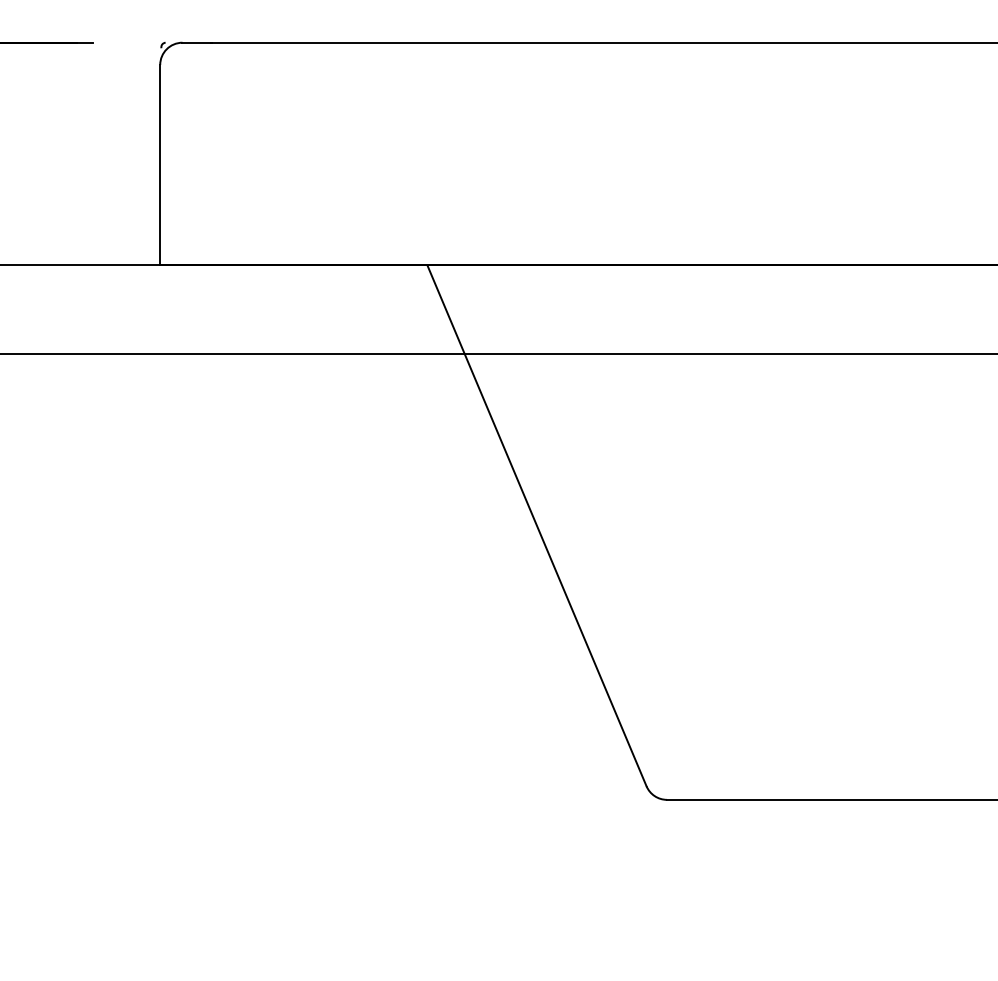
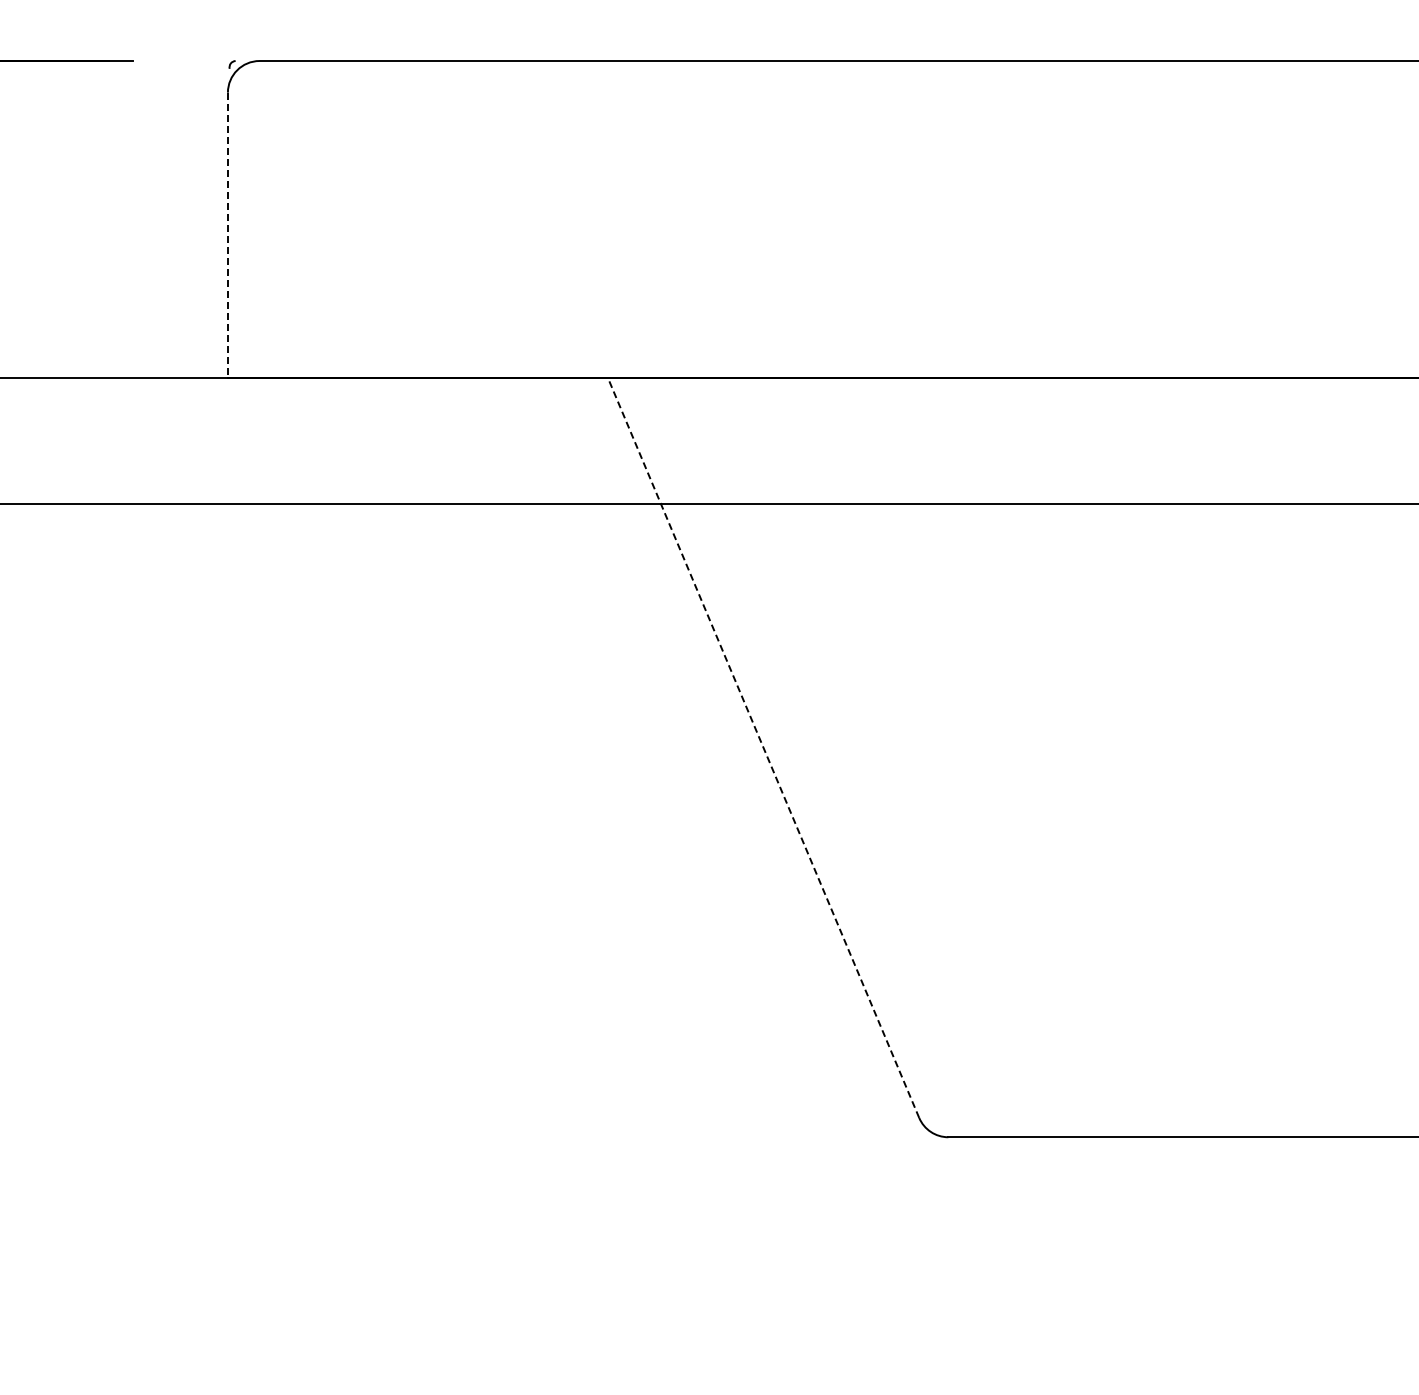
line: (159, 165) -> (227, 235), solid -> dashed
line: (536, 525) -> (763, 747), solid -> dashed

